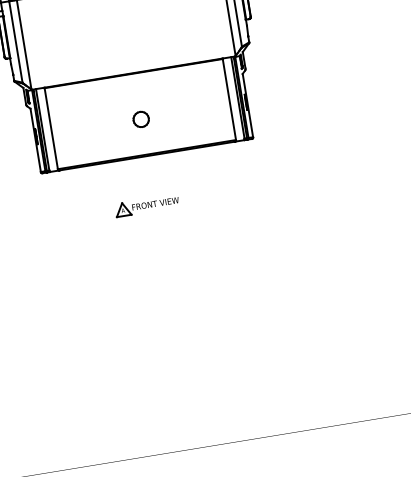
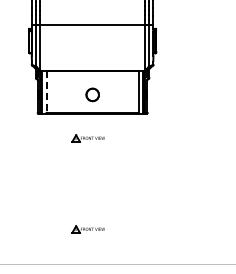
part: (140, 119) -> (92, 94), size x1.6
line: (50, 127) -> (46, 91), solid -> dashed
part: (174, 382) -> (87, 229), added

